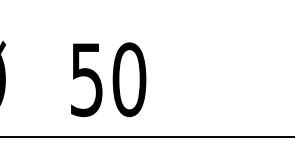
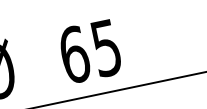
text: (108, 79) -> (90, 51), 50 -> 65

